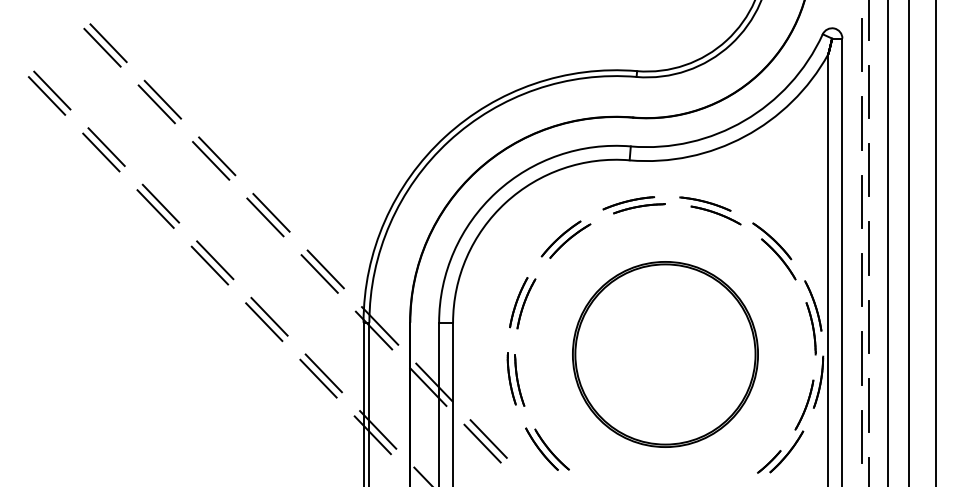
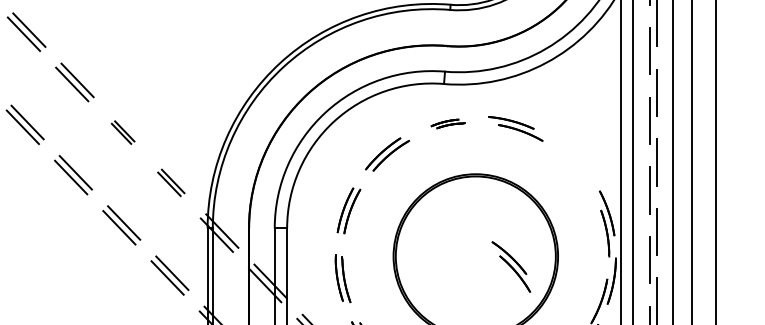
part: (633, 205) -> (447, 124), size x0.6
part: (268, 214) -> (123, 132), size x0.6
part: (774, 251) -> (511, 267), moved
part: (322, 271) -> (171, 182), size x0.7

